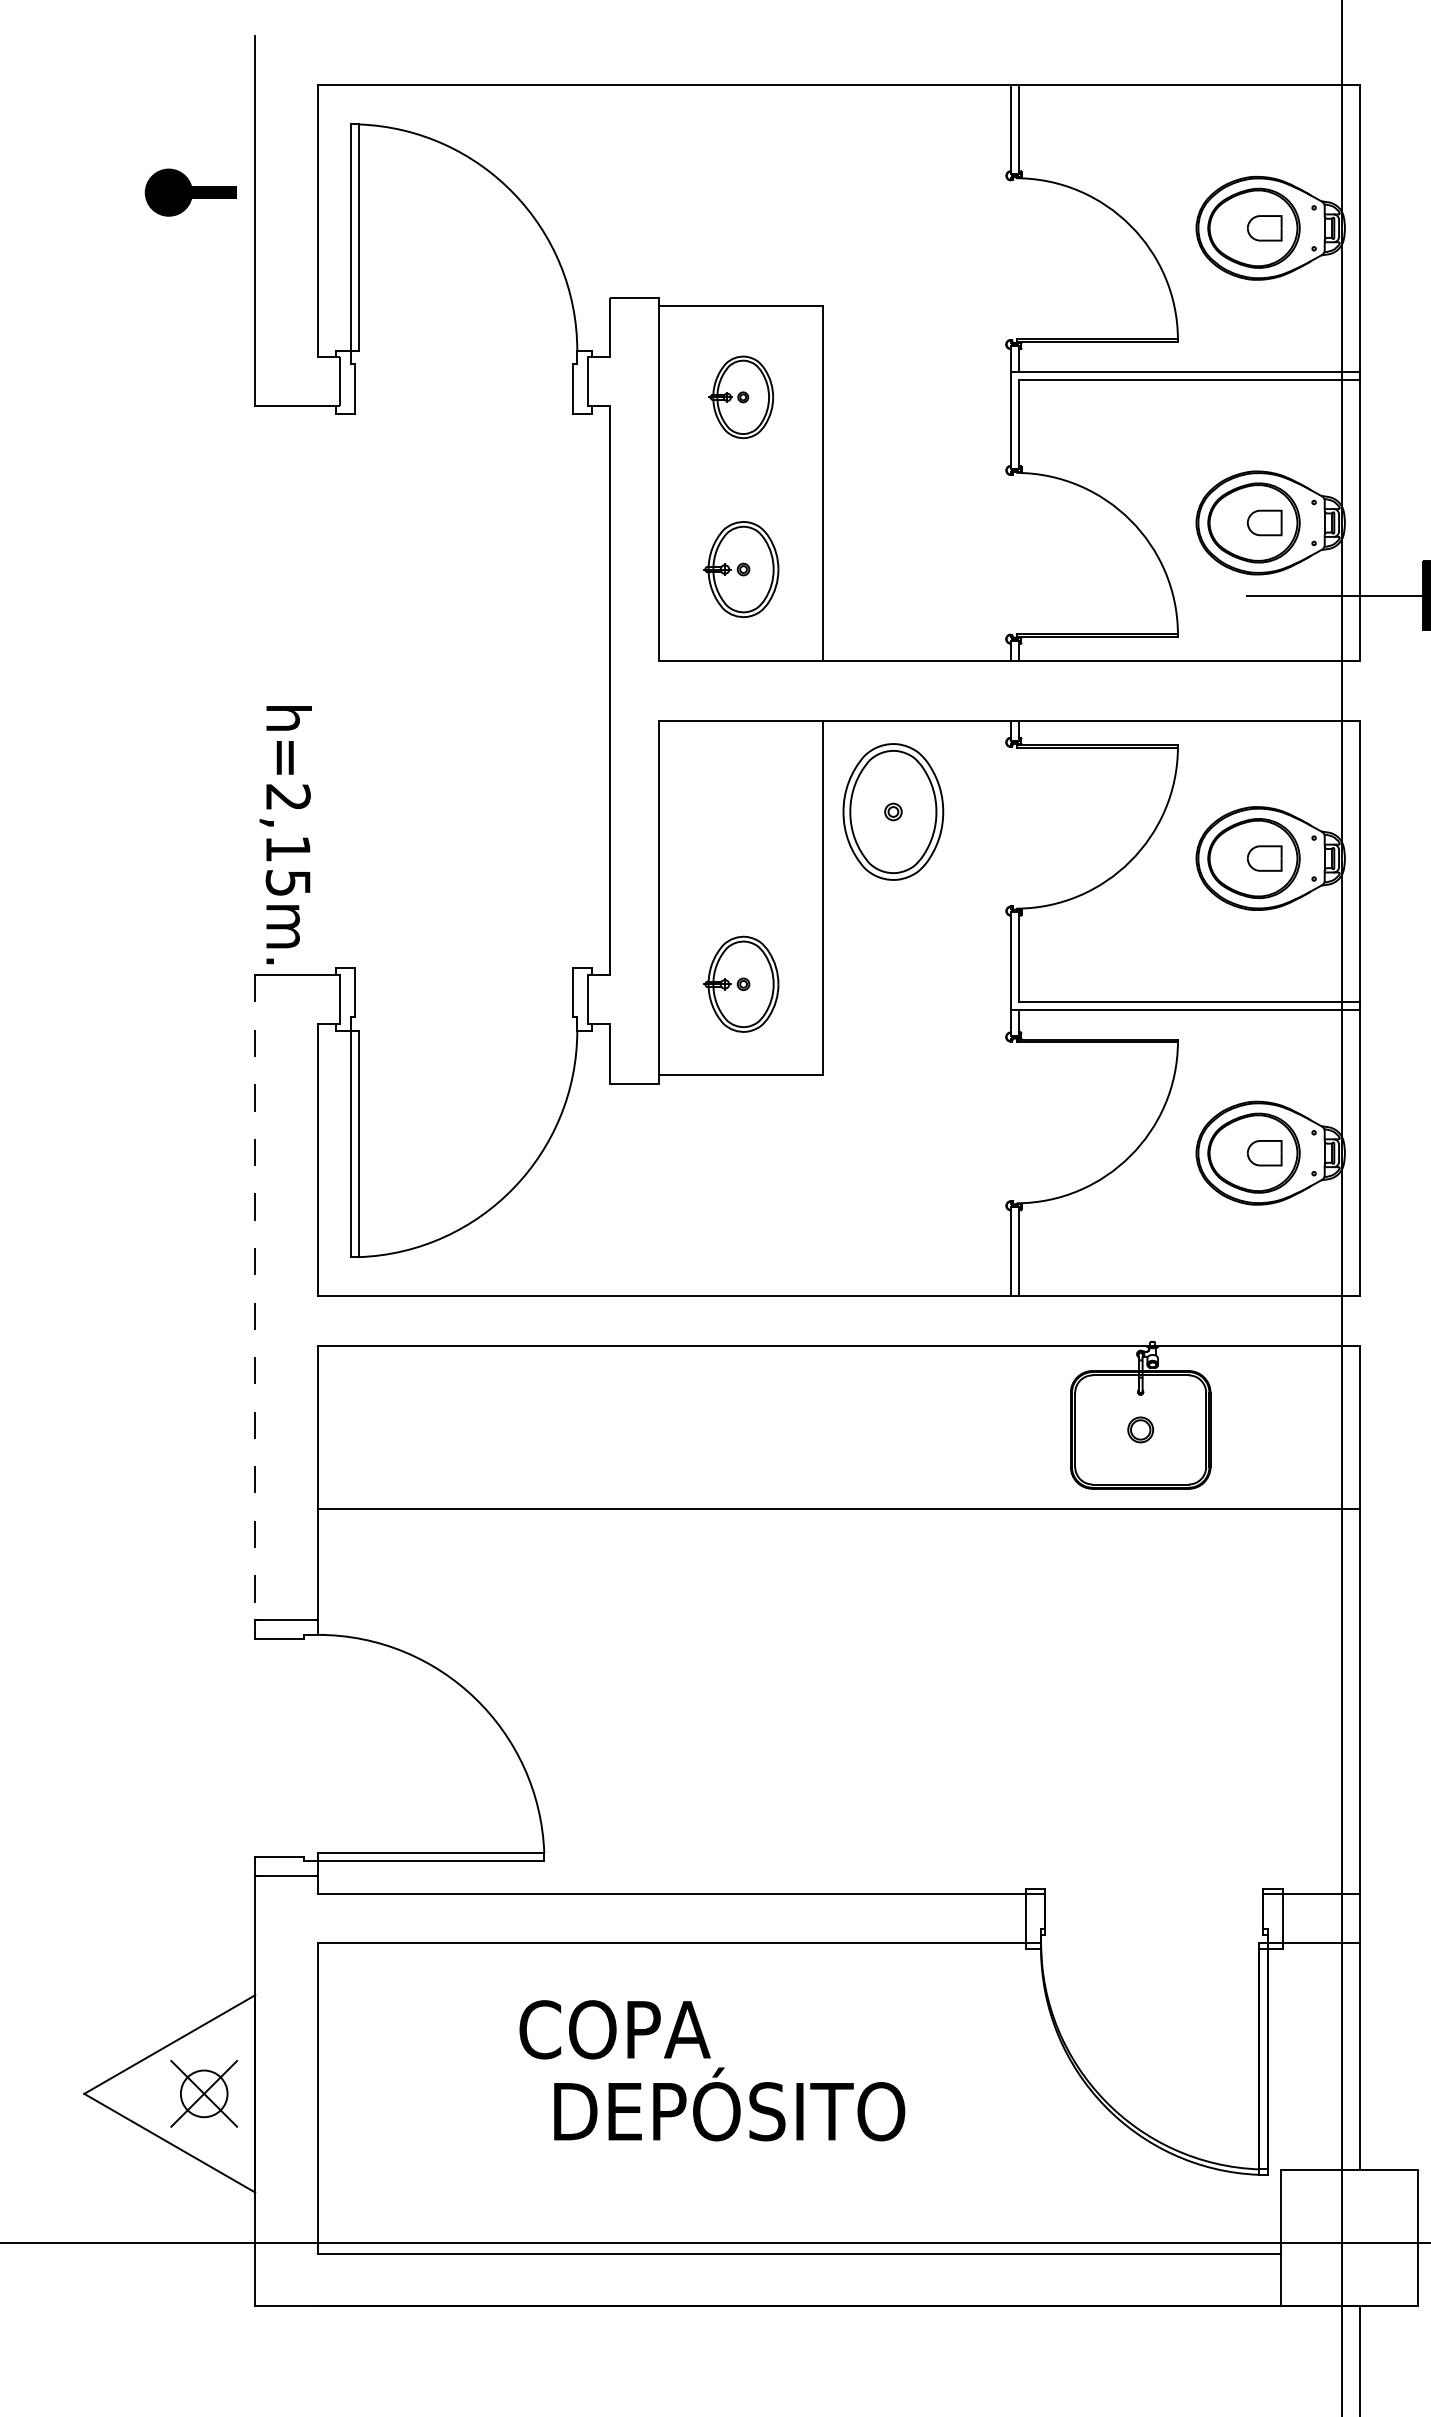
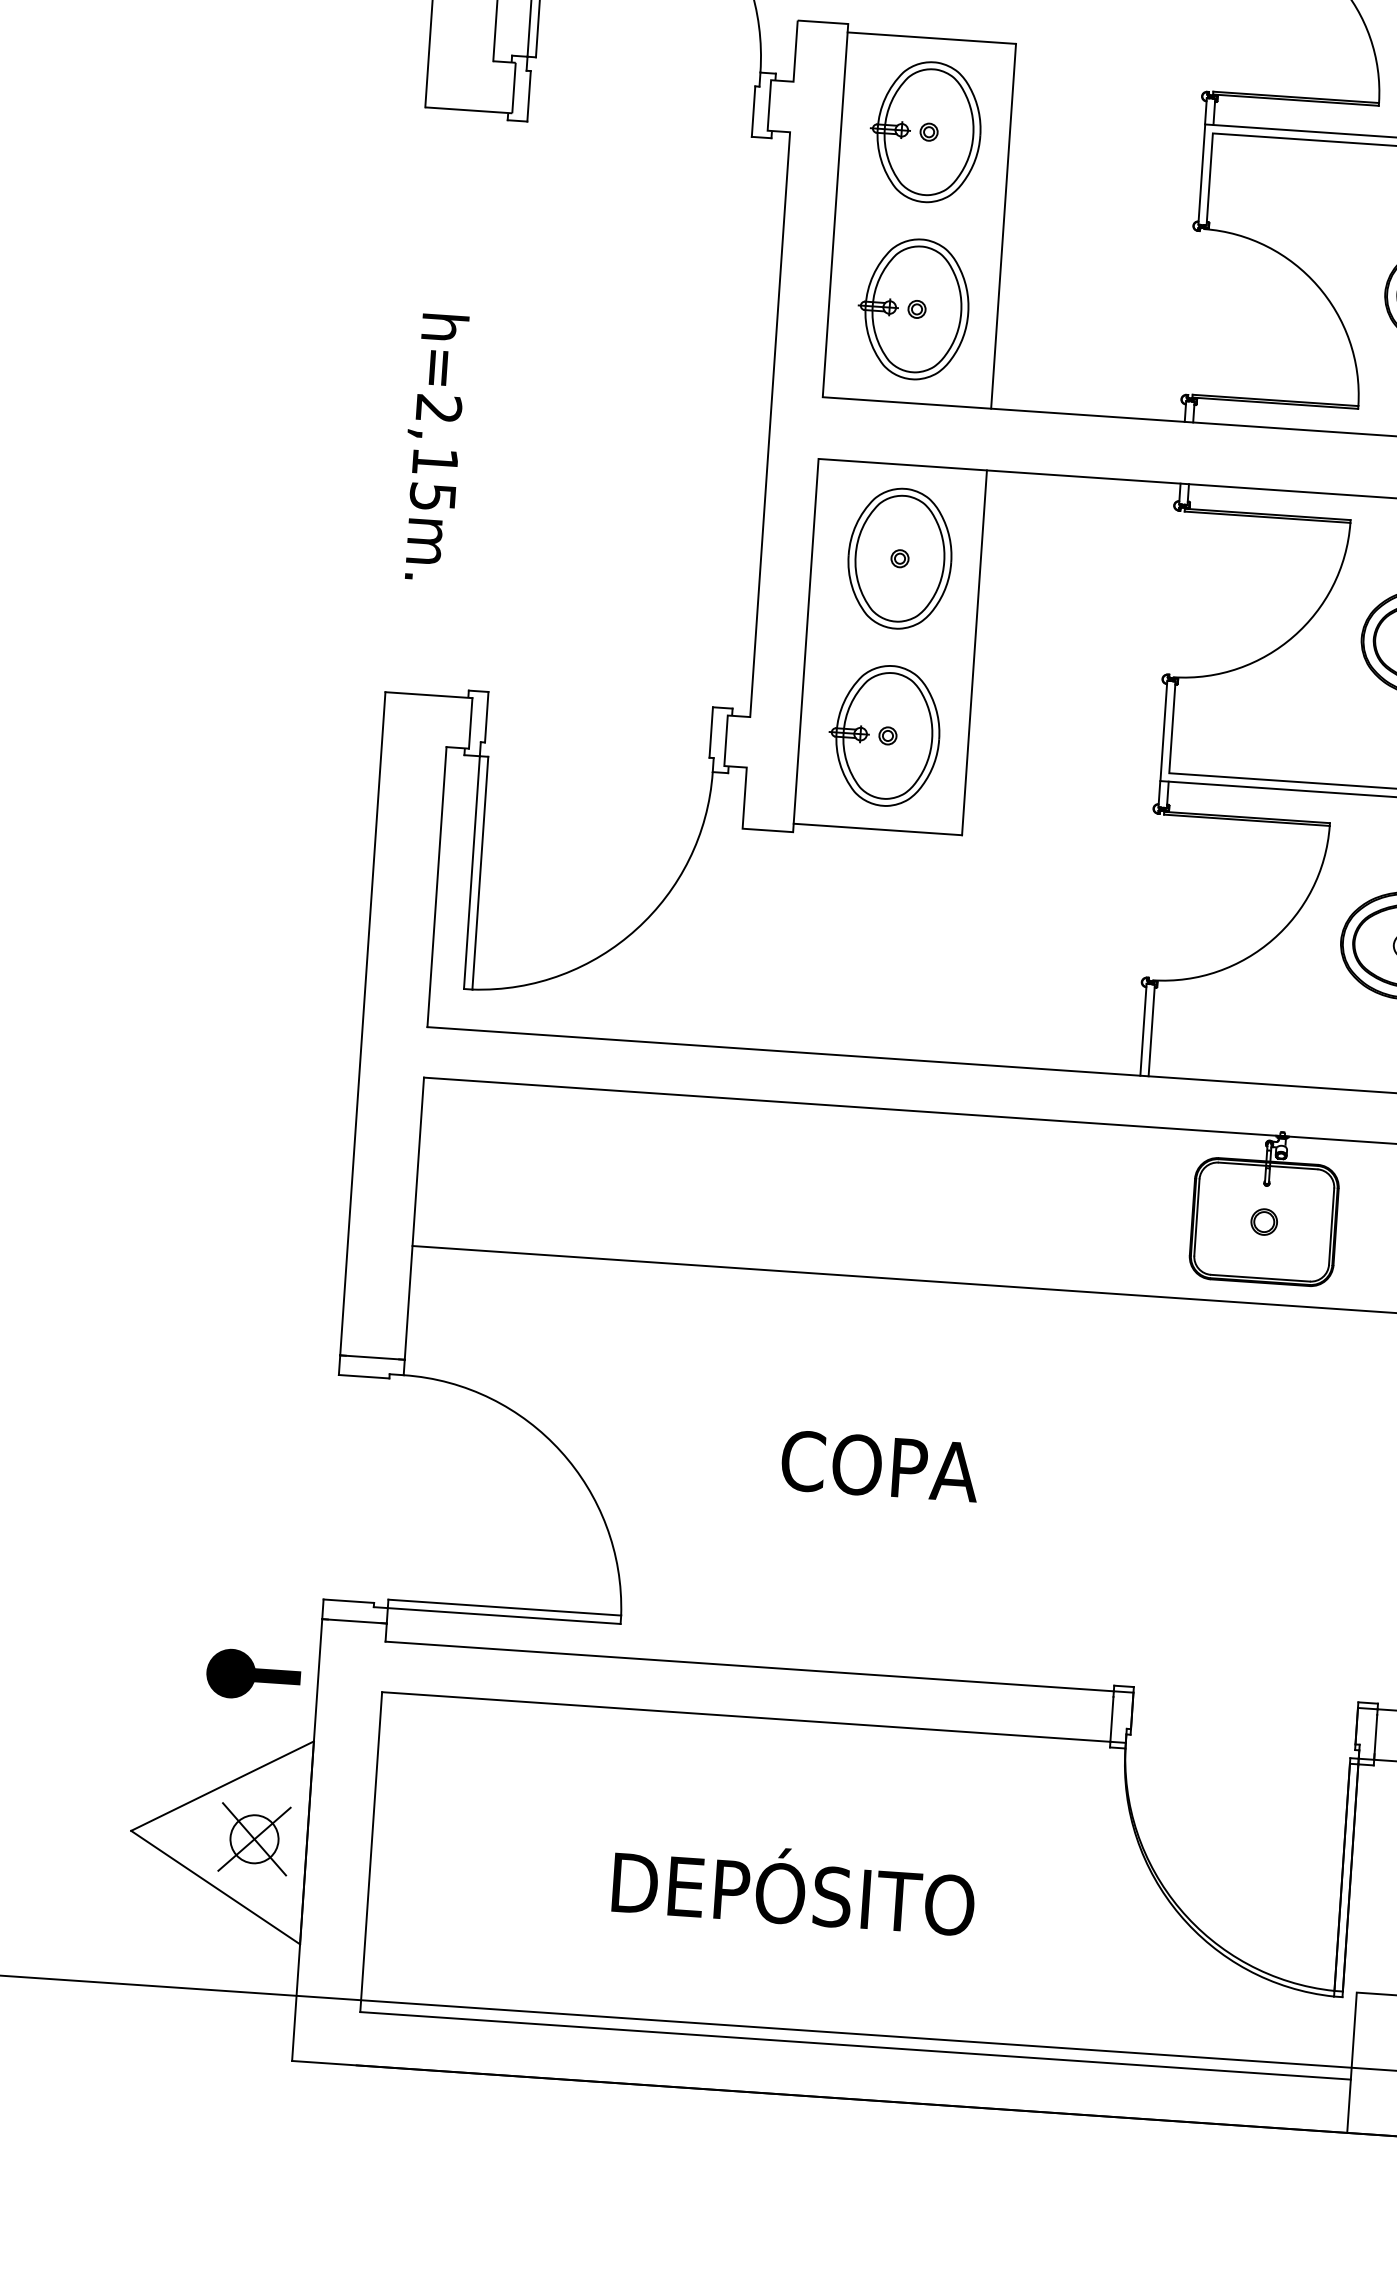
part: (741, 397) -> (926, 132), size x1.67
part: (741, 569) -> (914, 309), size x1.43
part: (893, 811) -> (900, 558), moved
text: (285, 835) -> (433, 447), moved
part: (741, 984) -> (884, 735), size x1.43
line: (255, 1298) -> (363, 1024), dashed -> solid
part: (191, 1935) -> (252, 1675), added
text: (614, 2029) -> (879, 1466), moved

